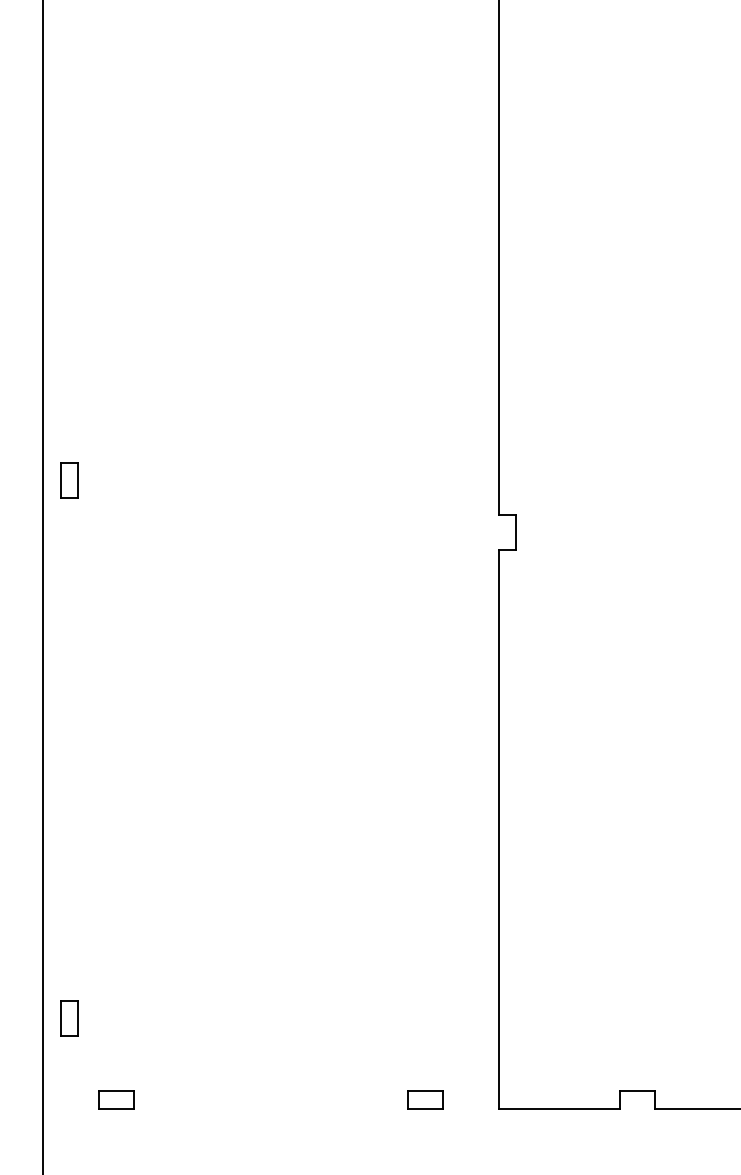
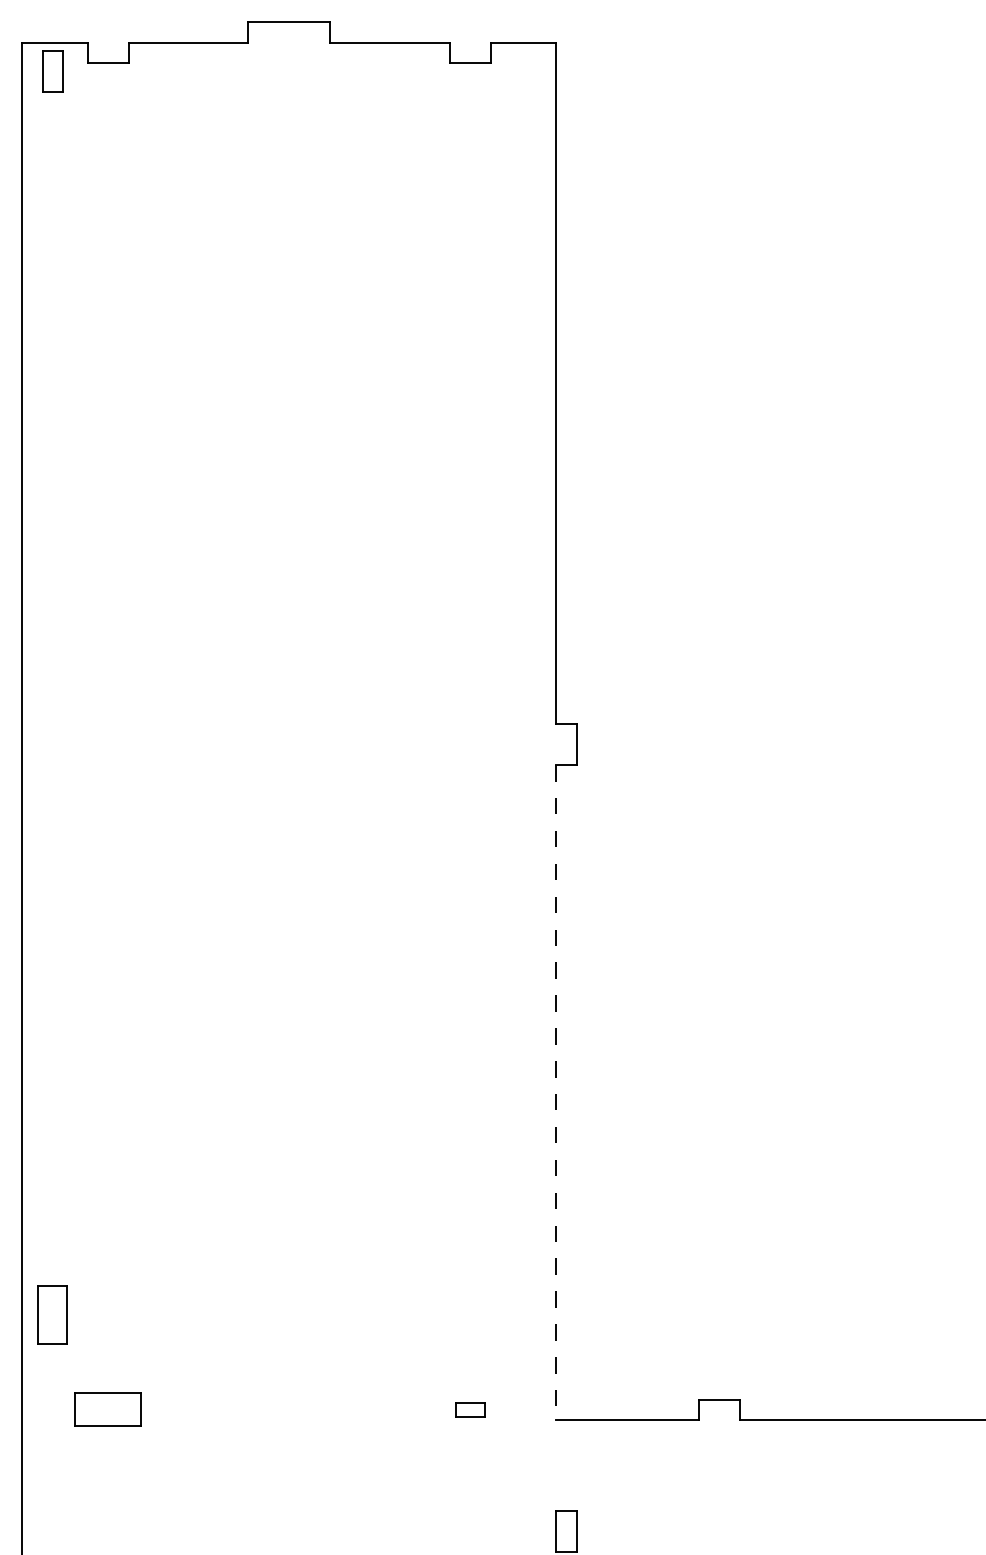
part: (69, 479) -> (52, 682), removed
line: (498, 830) -> (556, 1093), solid -> dashed
part: (69, 1018) -> (52, 1314), size x1.4
part: (116, 1099) -> (108, 1409), size x1.6
part: (425, 1099) -> (470, 1409), size x0.7

